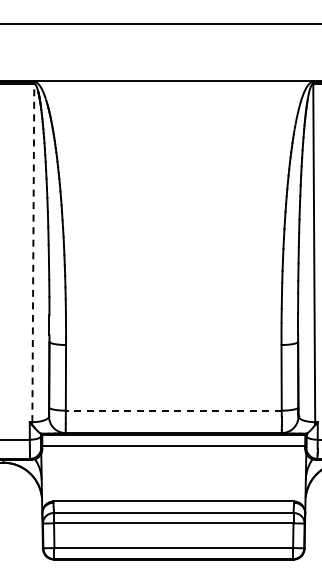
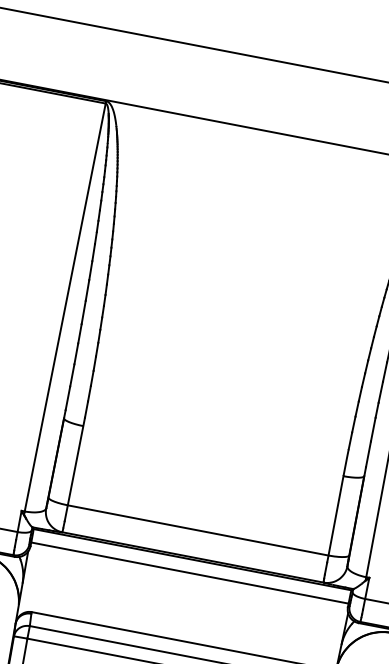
line: (33, 252) -> (65, 306), dashed -> solid
line: (173, 410) -> (197, 530), dashed -> solid

